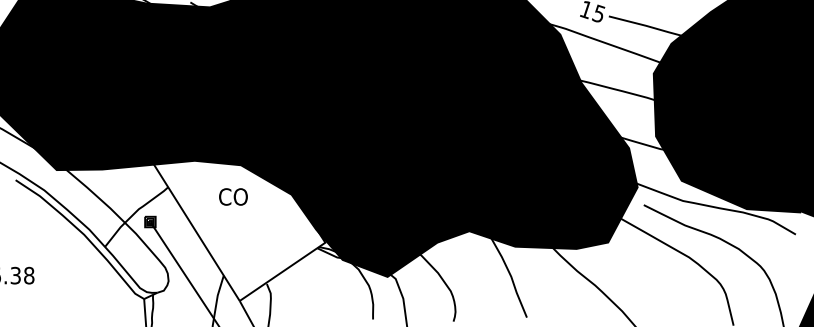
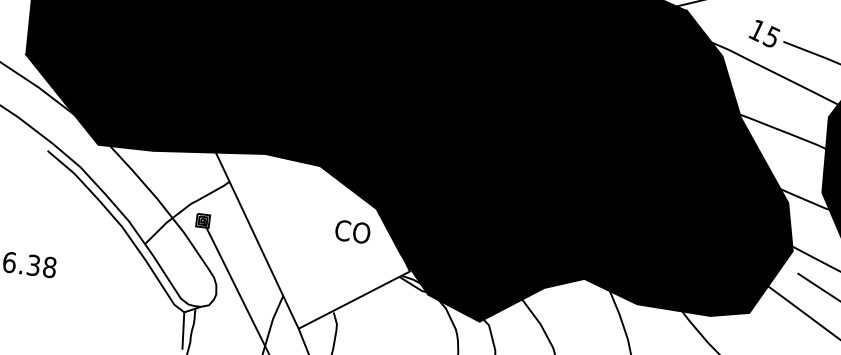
text: (233, 196) -> (352, 231), moved

